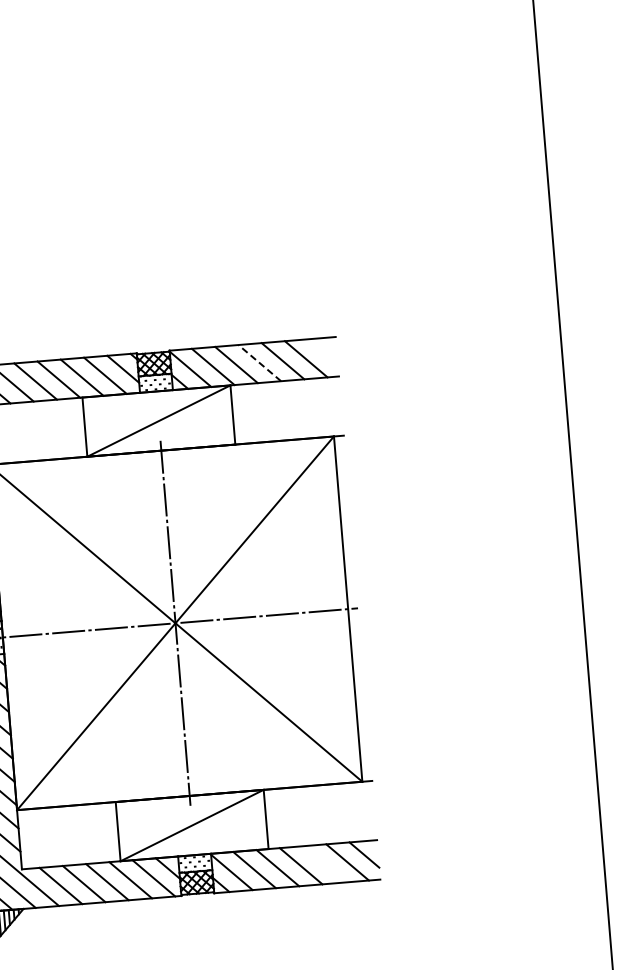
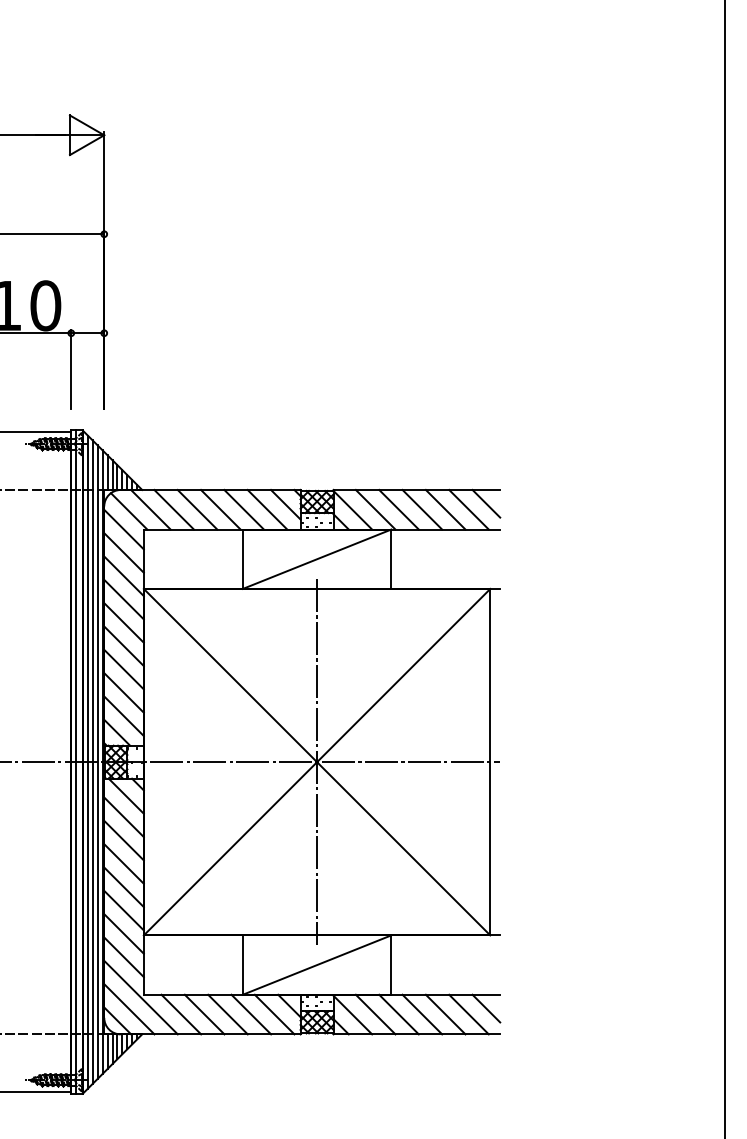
line: (323, 351) -> (486, 503), added
line: (259, 362) -> (422, 509), dashed -> solid
line: (324, 864) -> (445, 1014), added

